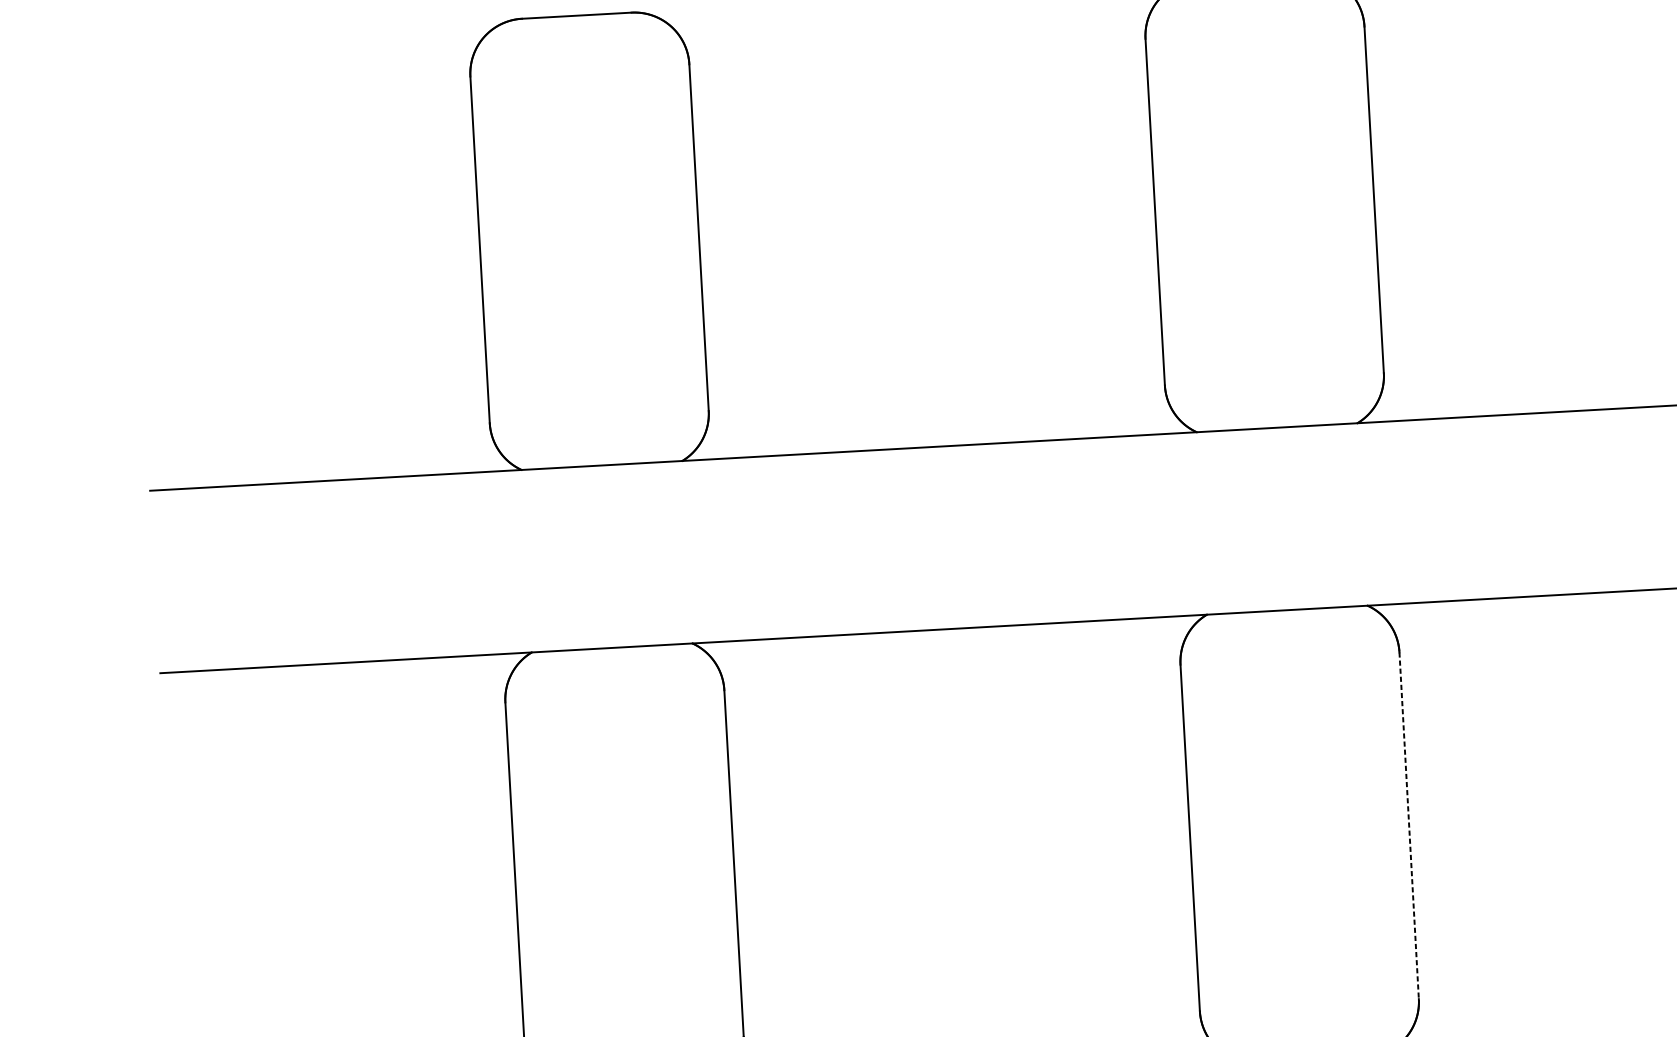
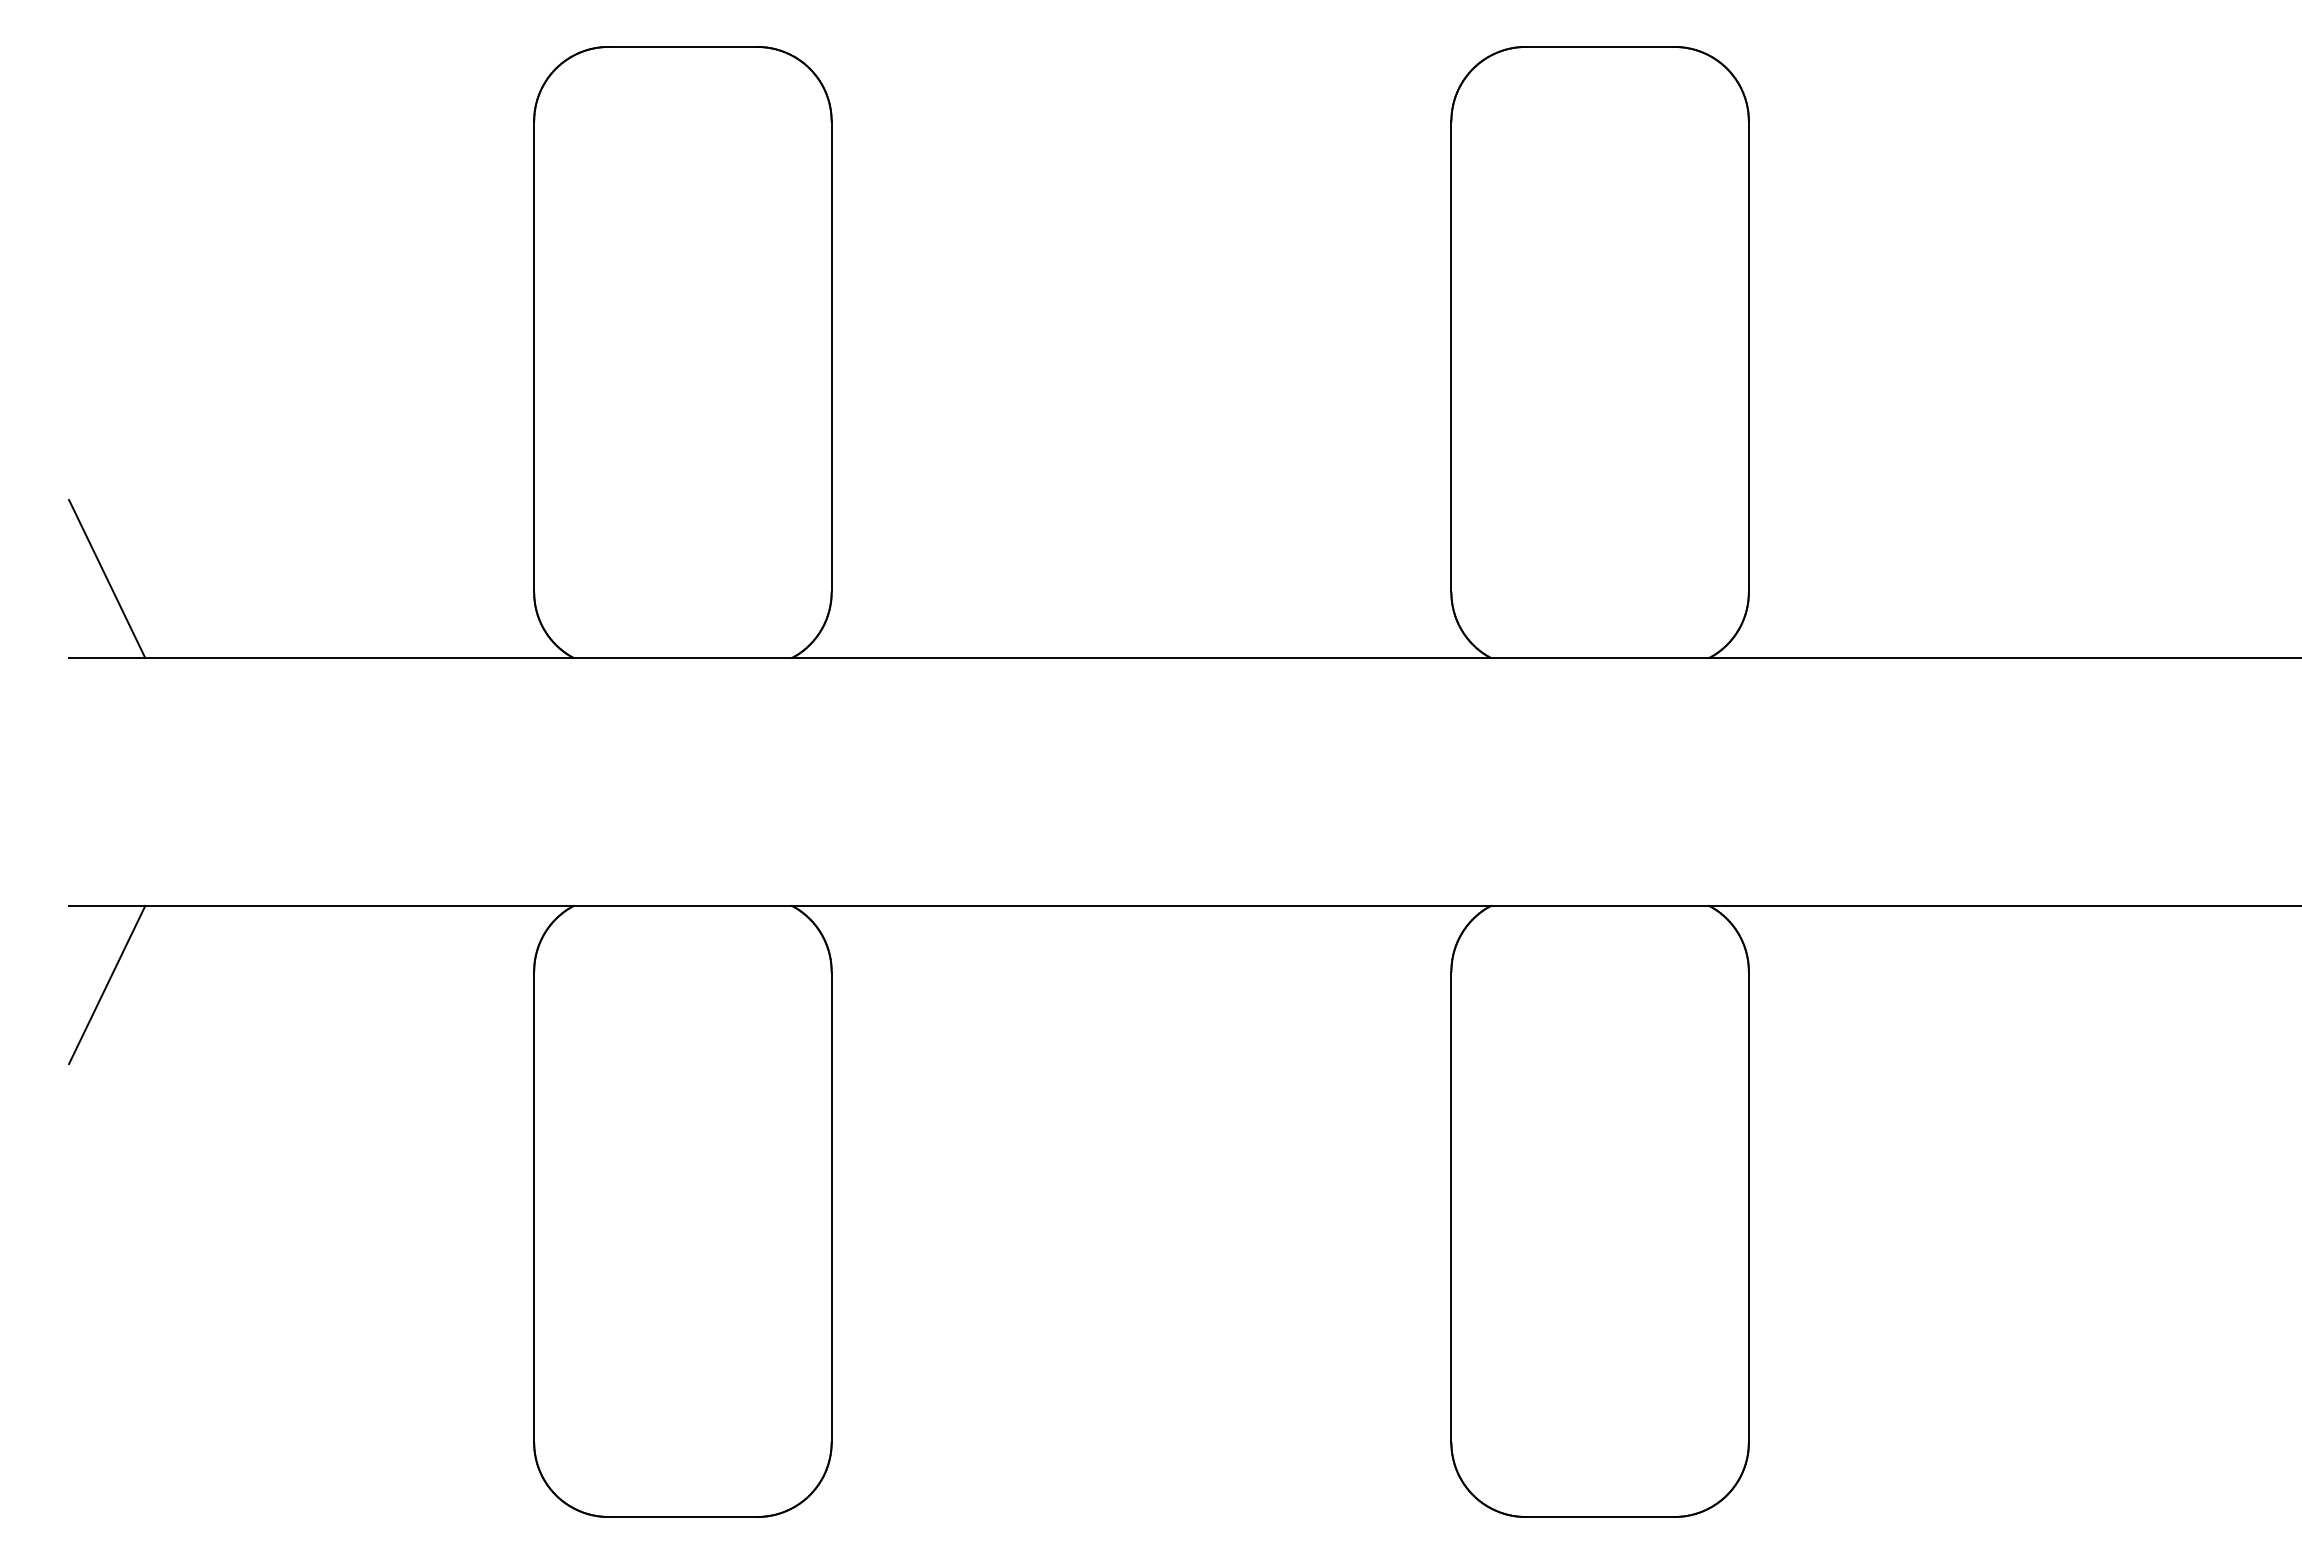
line: (175, 430) -> (107, 578), added
line: (191, 729) -> (107, 984), added
line: (1408, 826) -> (1748, 1207), dashed -> solid

